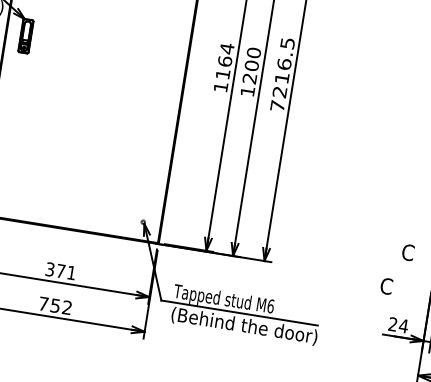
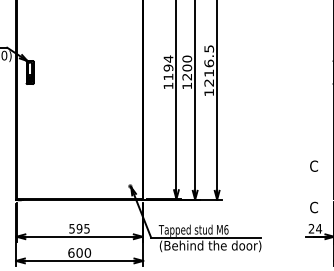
text: (225, 60) -> (168, 67), 1164 -> 1194
text: (276, 105) -> (208, 92), 7216.5 -> 1216.5
text: (407, 251) -> (313, 165), moved
text: (60, 270) -> (79, 228), 371 -> 595
text: (385, 286) -> (313, 207), moved
text: (55, 305) -> (79, 252), 752 -> 600

